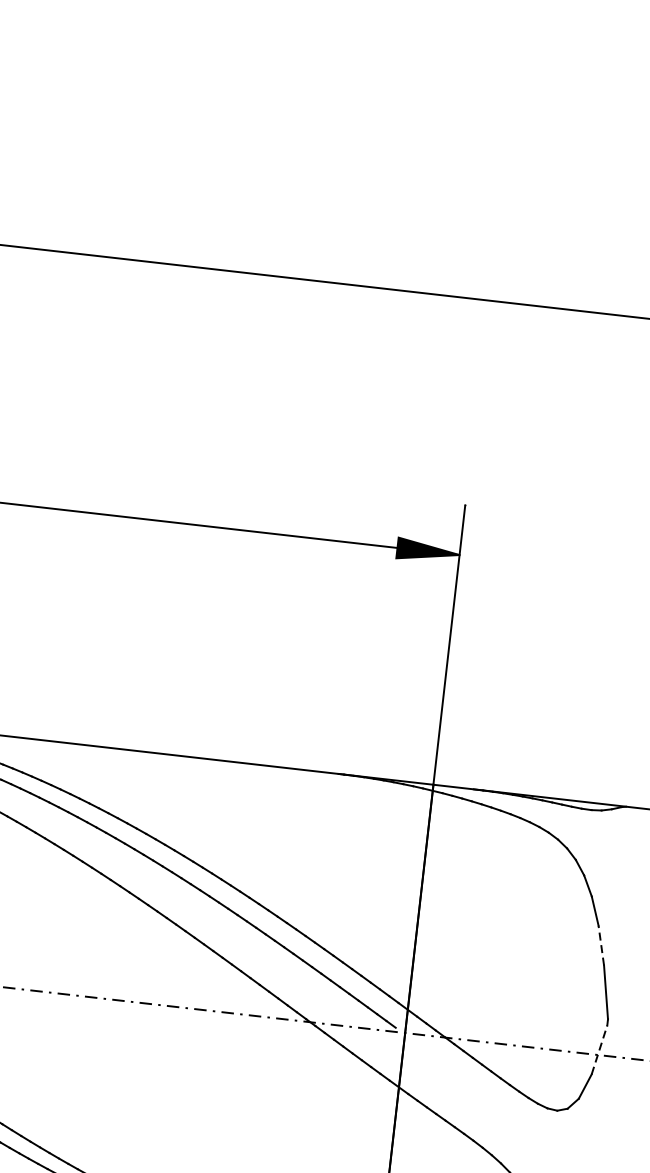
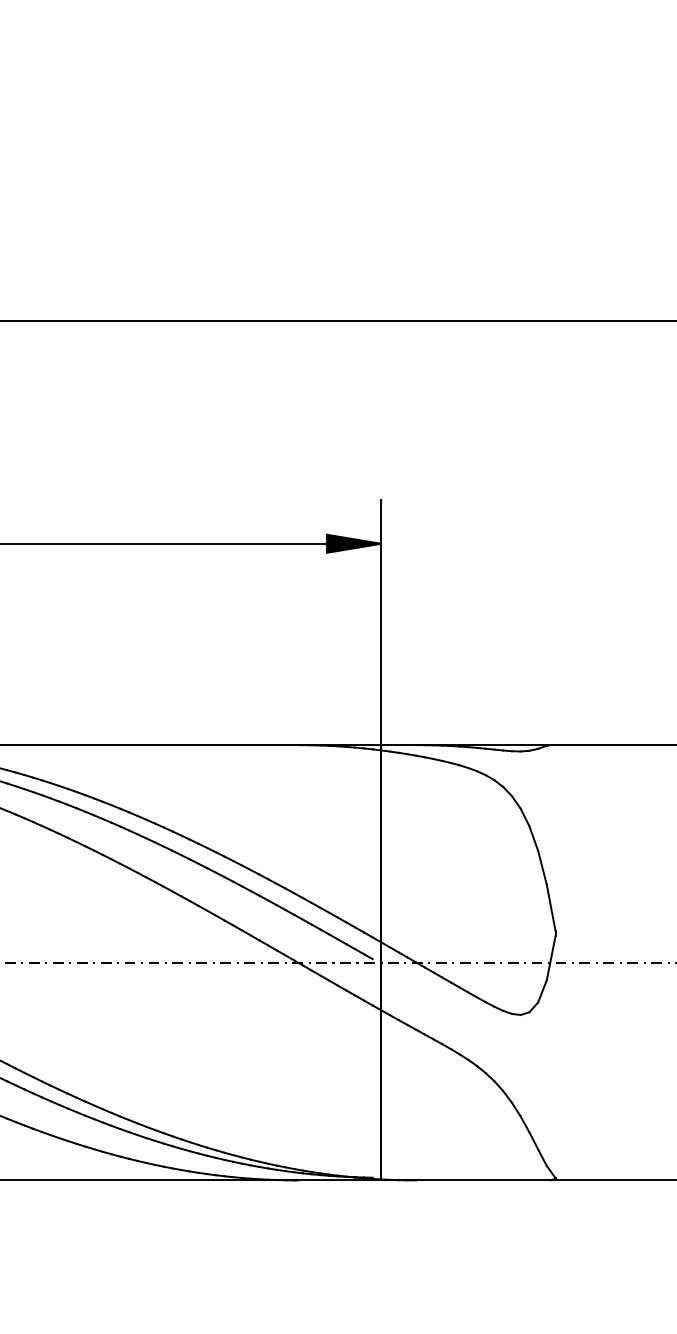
line: (601, 945) -> (542, 867), dashed -> solid
line: (599, 1049) -> (551, 957), dashed -> solid

